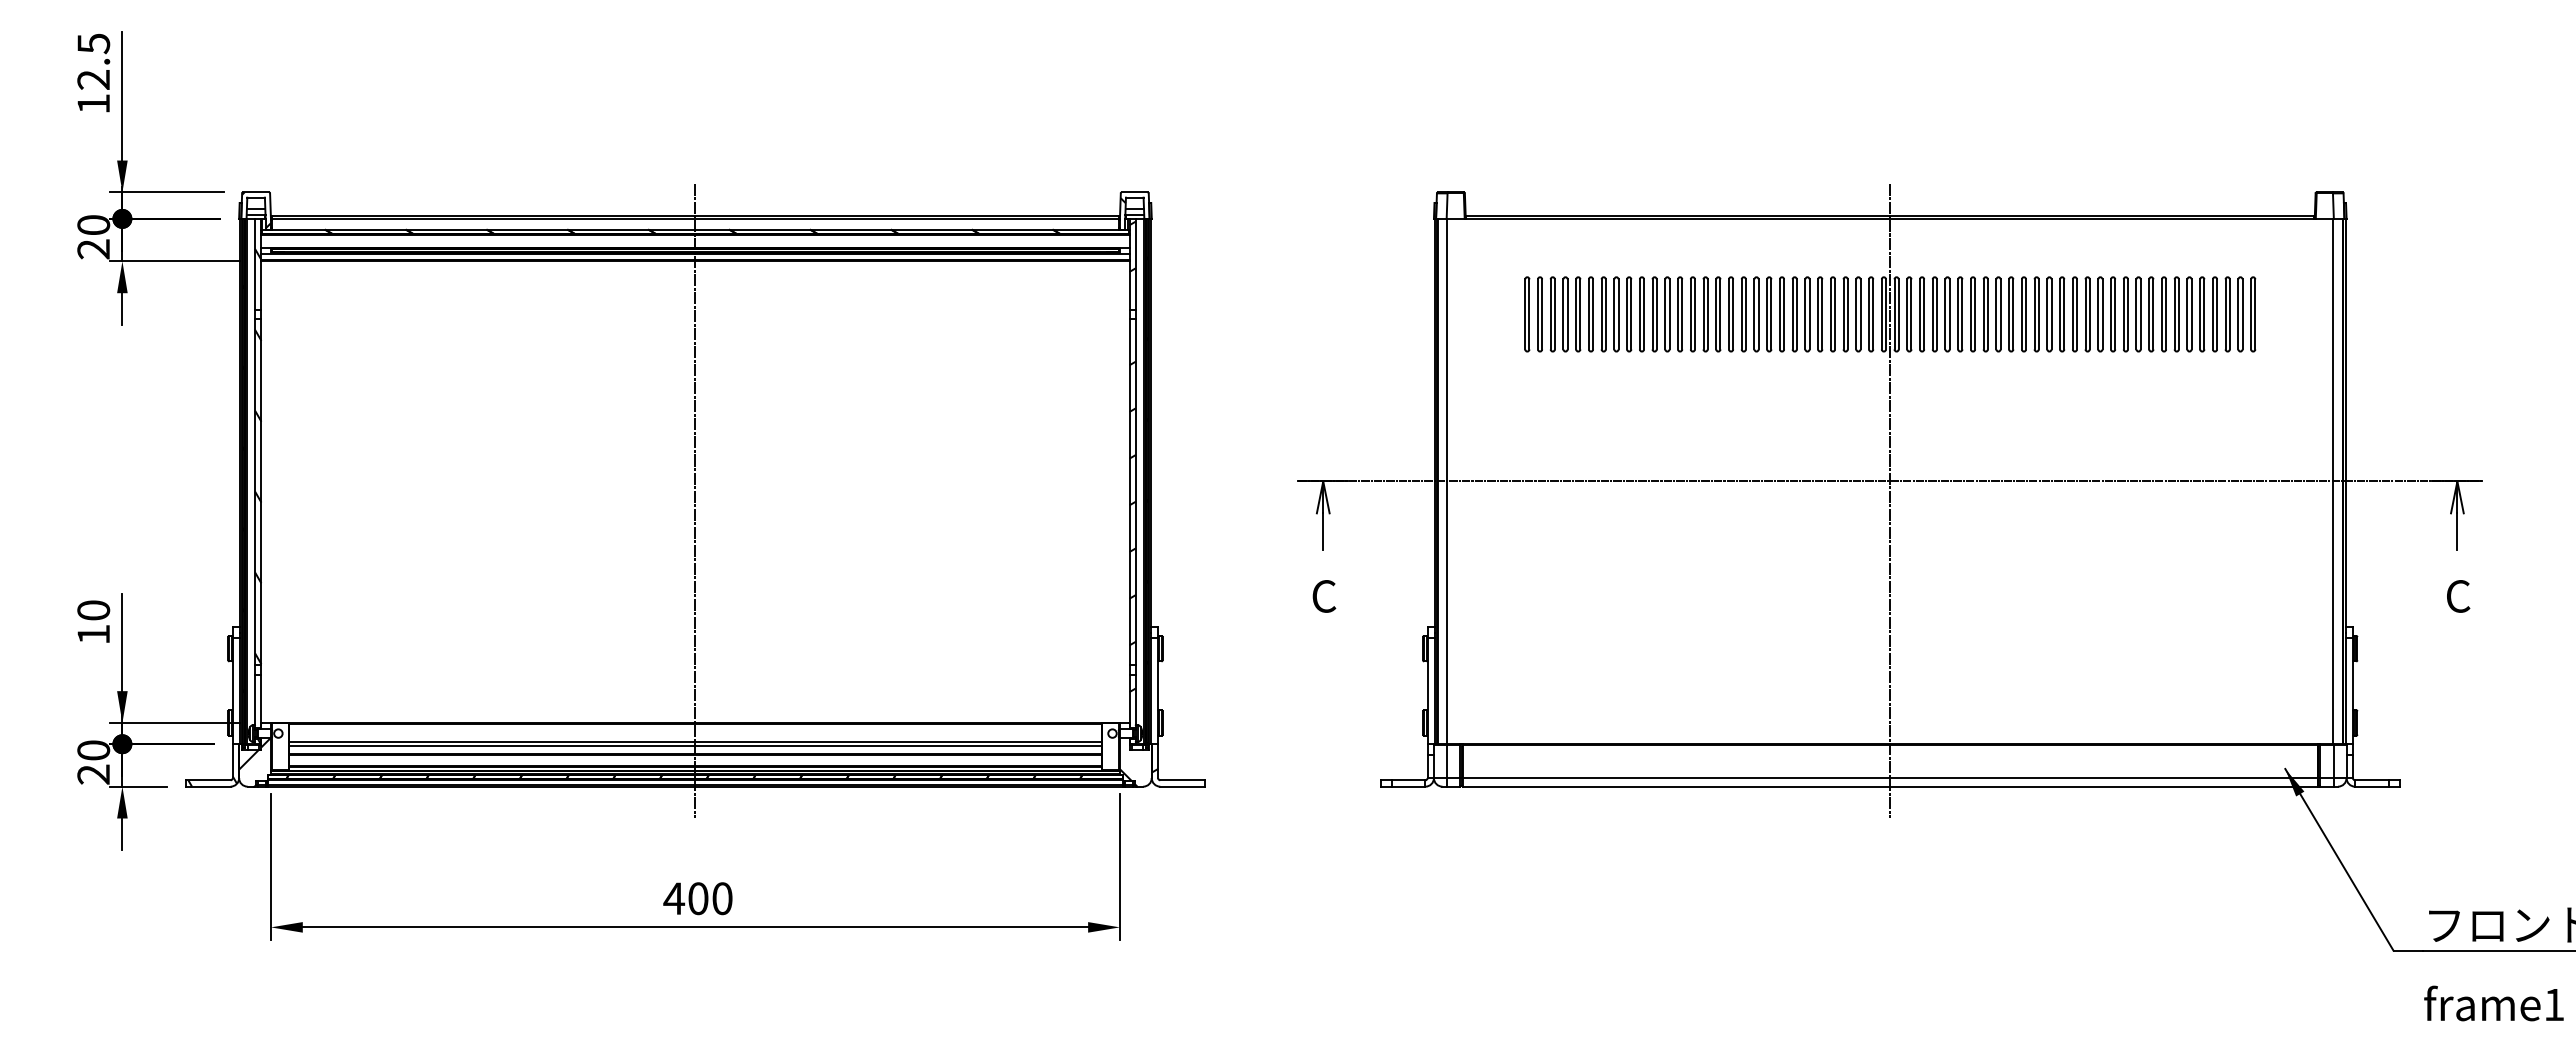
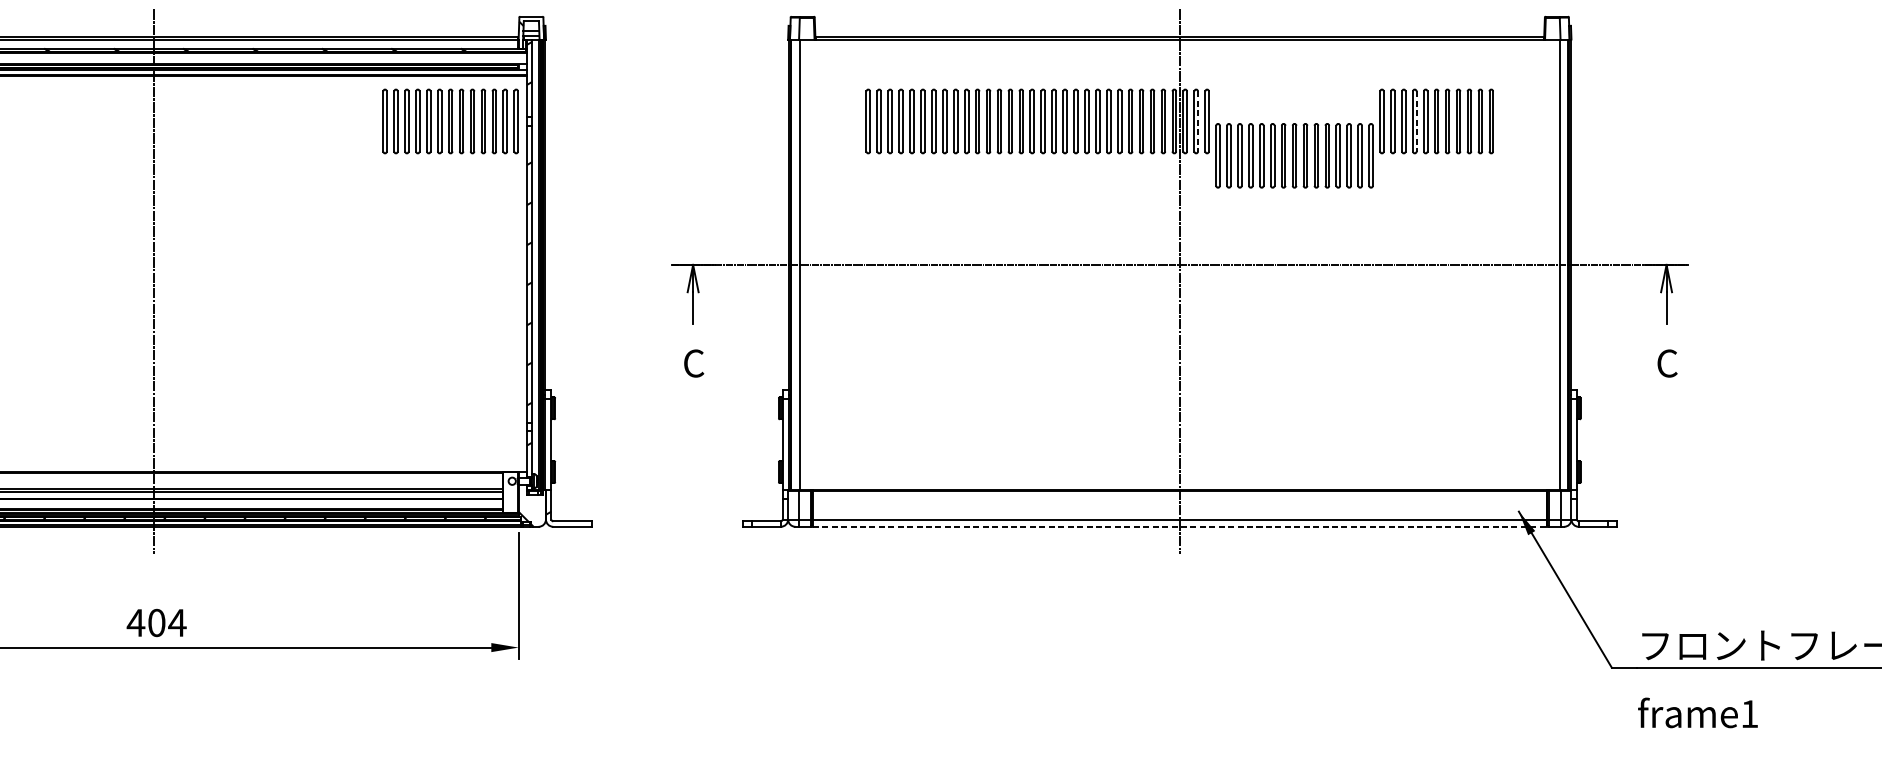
part: (1040, 314) -> (450, 121), added
line: (1911, 314) -> (1198, 121), solid -> dashed
part: (2023, 314) -> (1294, 155), moved
line: (2166, 314) -> (1416, 121), solid -> dashed
line: (1890, 786) -> (1180, 526), solid -> dashed
text: (722, 898) -> (177, 622), 400 -> 404

